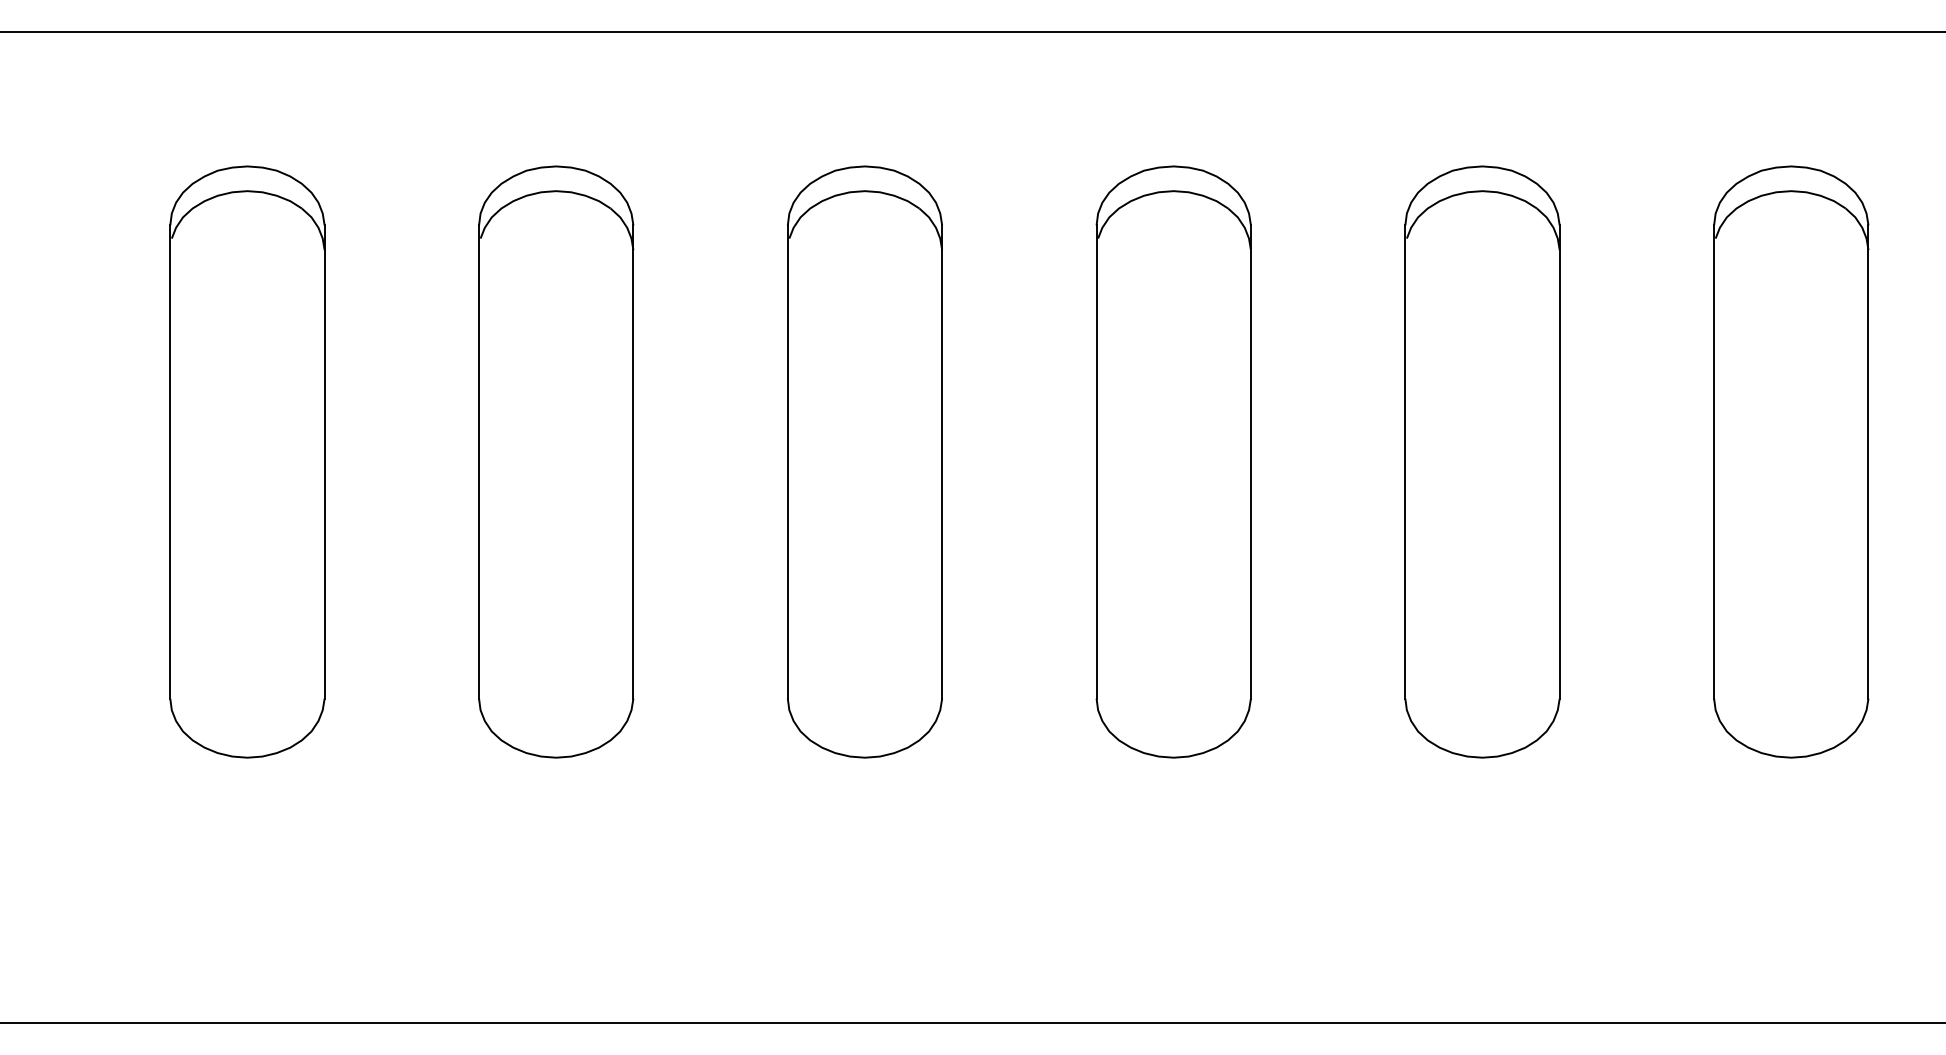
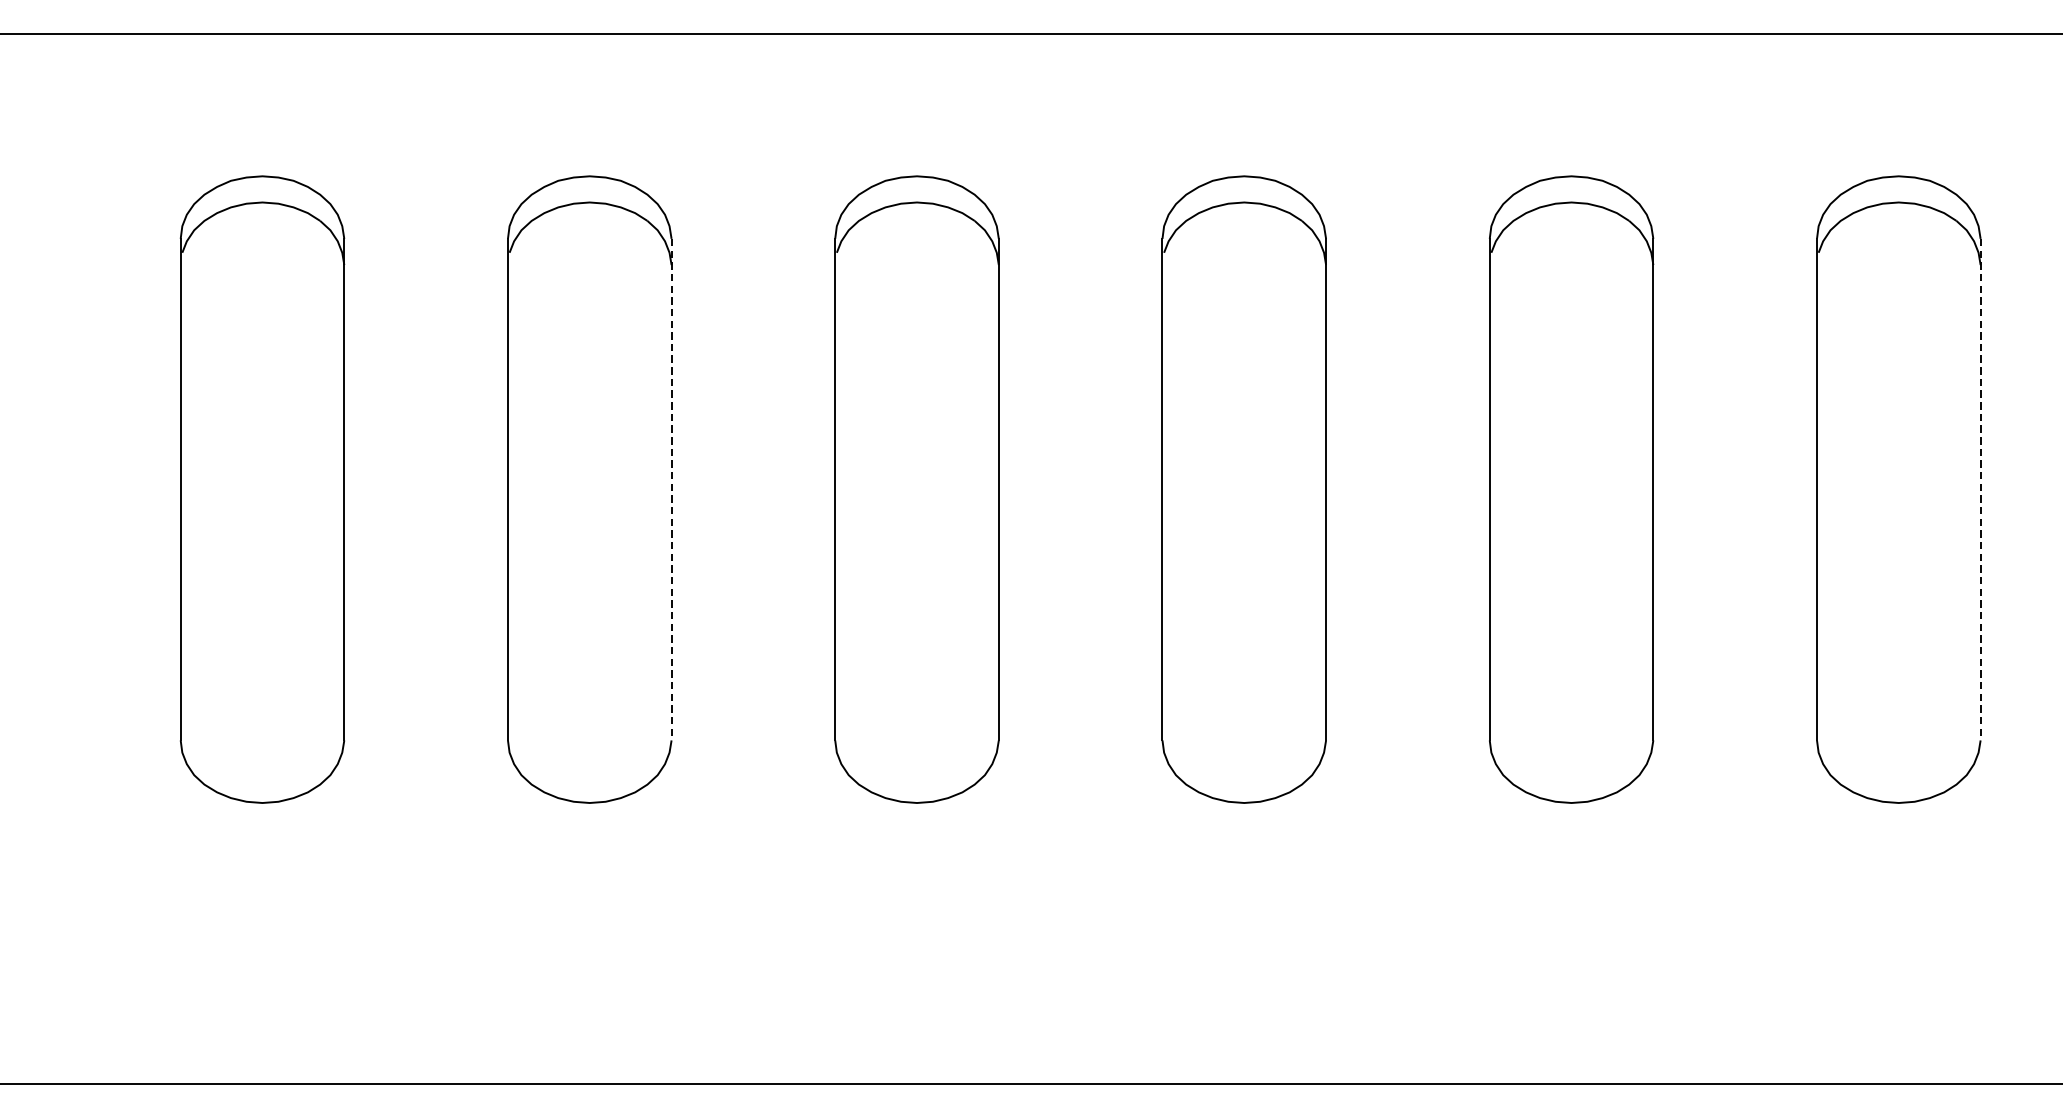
line: (633, 462) -> (671, 490), solid -> dashed
line: (1868, 462) -> (1980, 490), solid -> dashed

